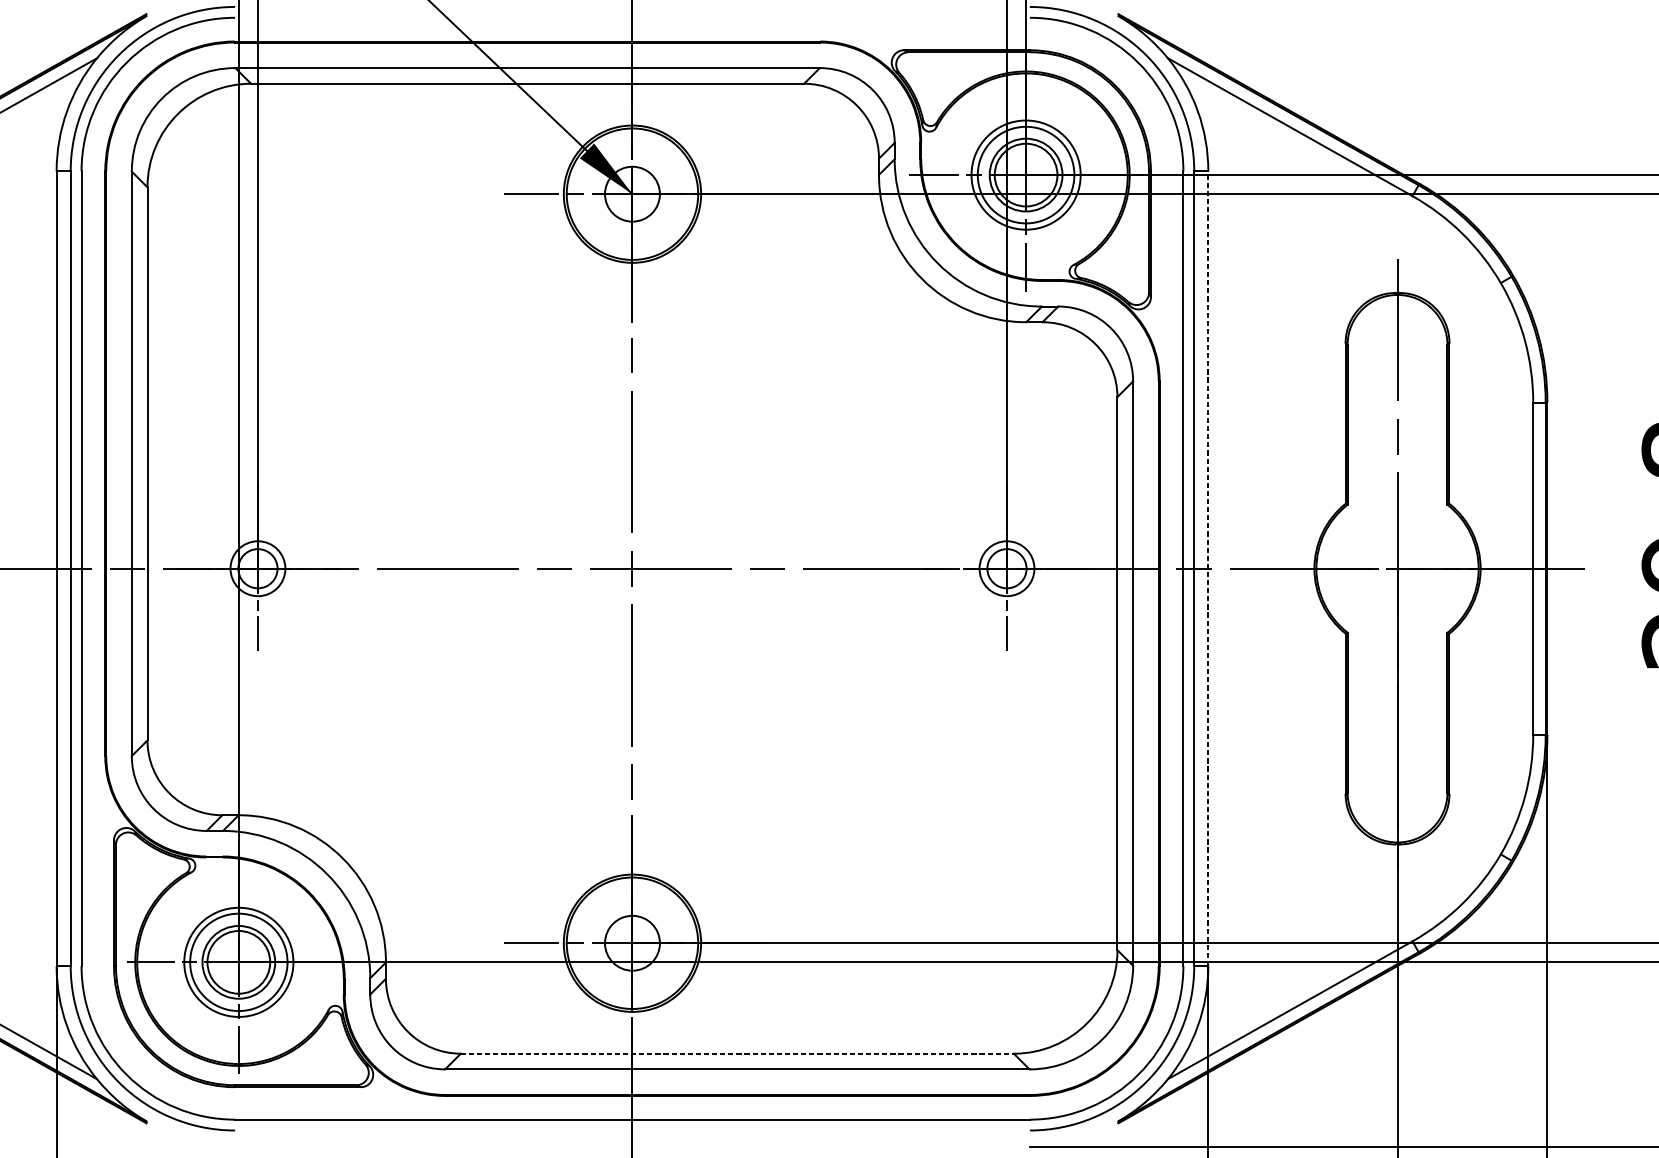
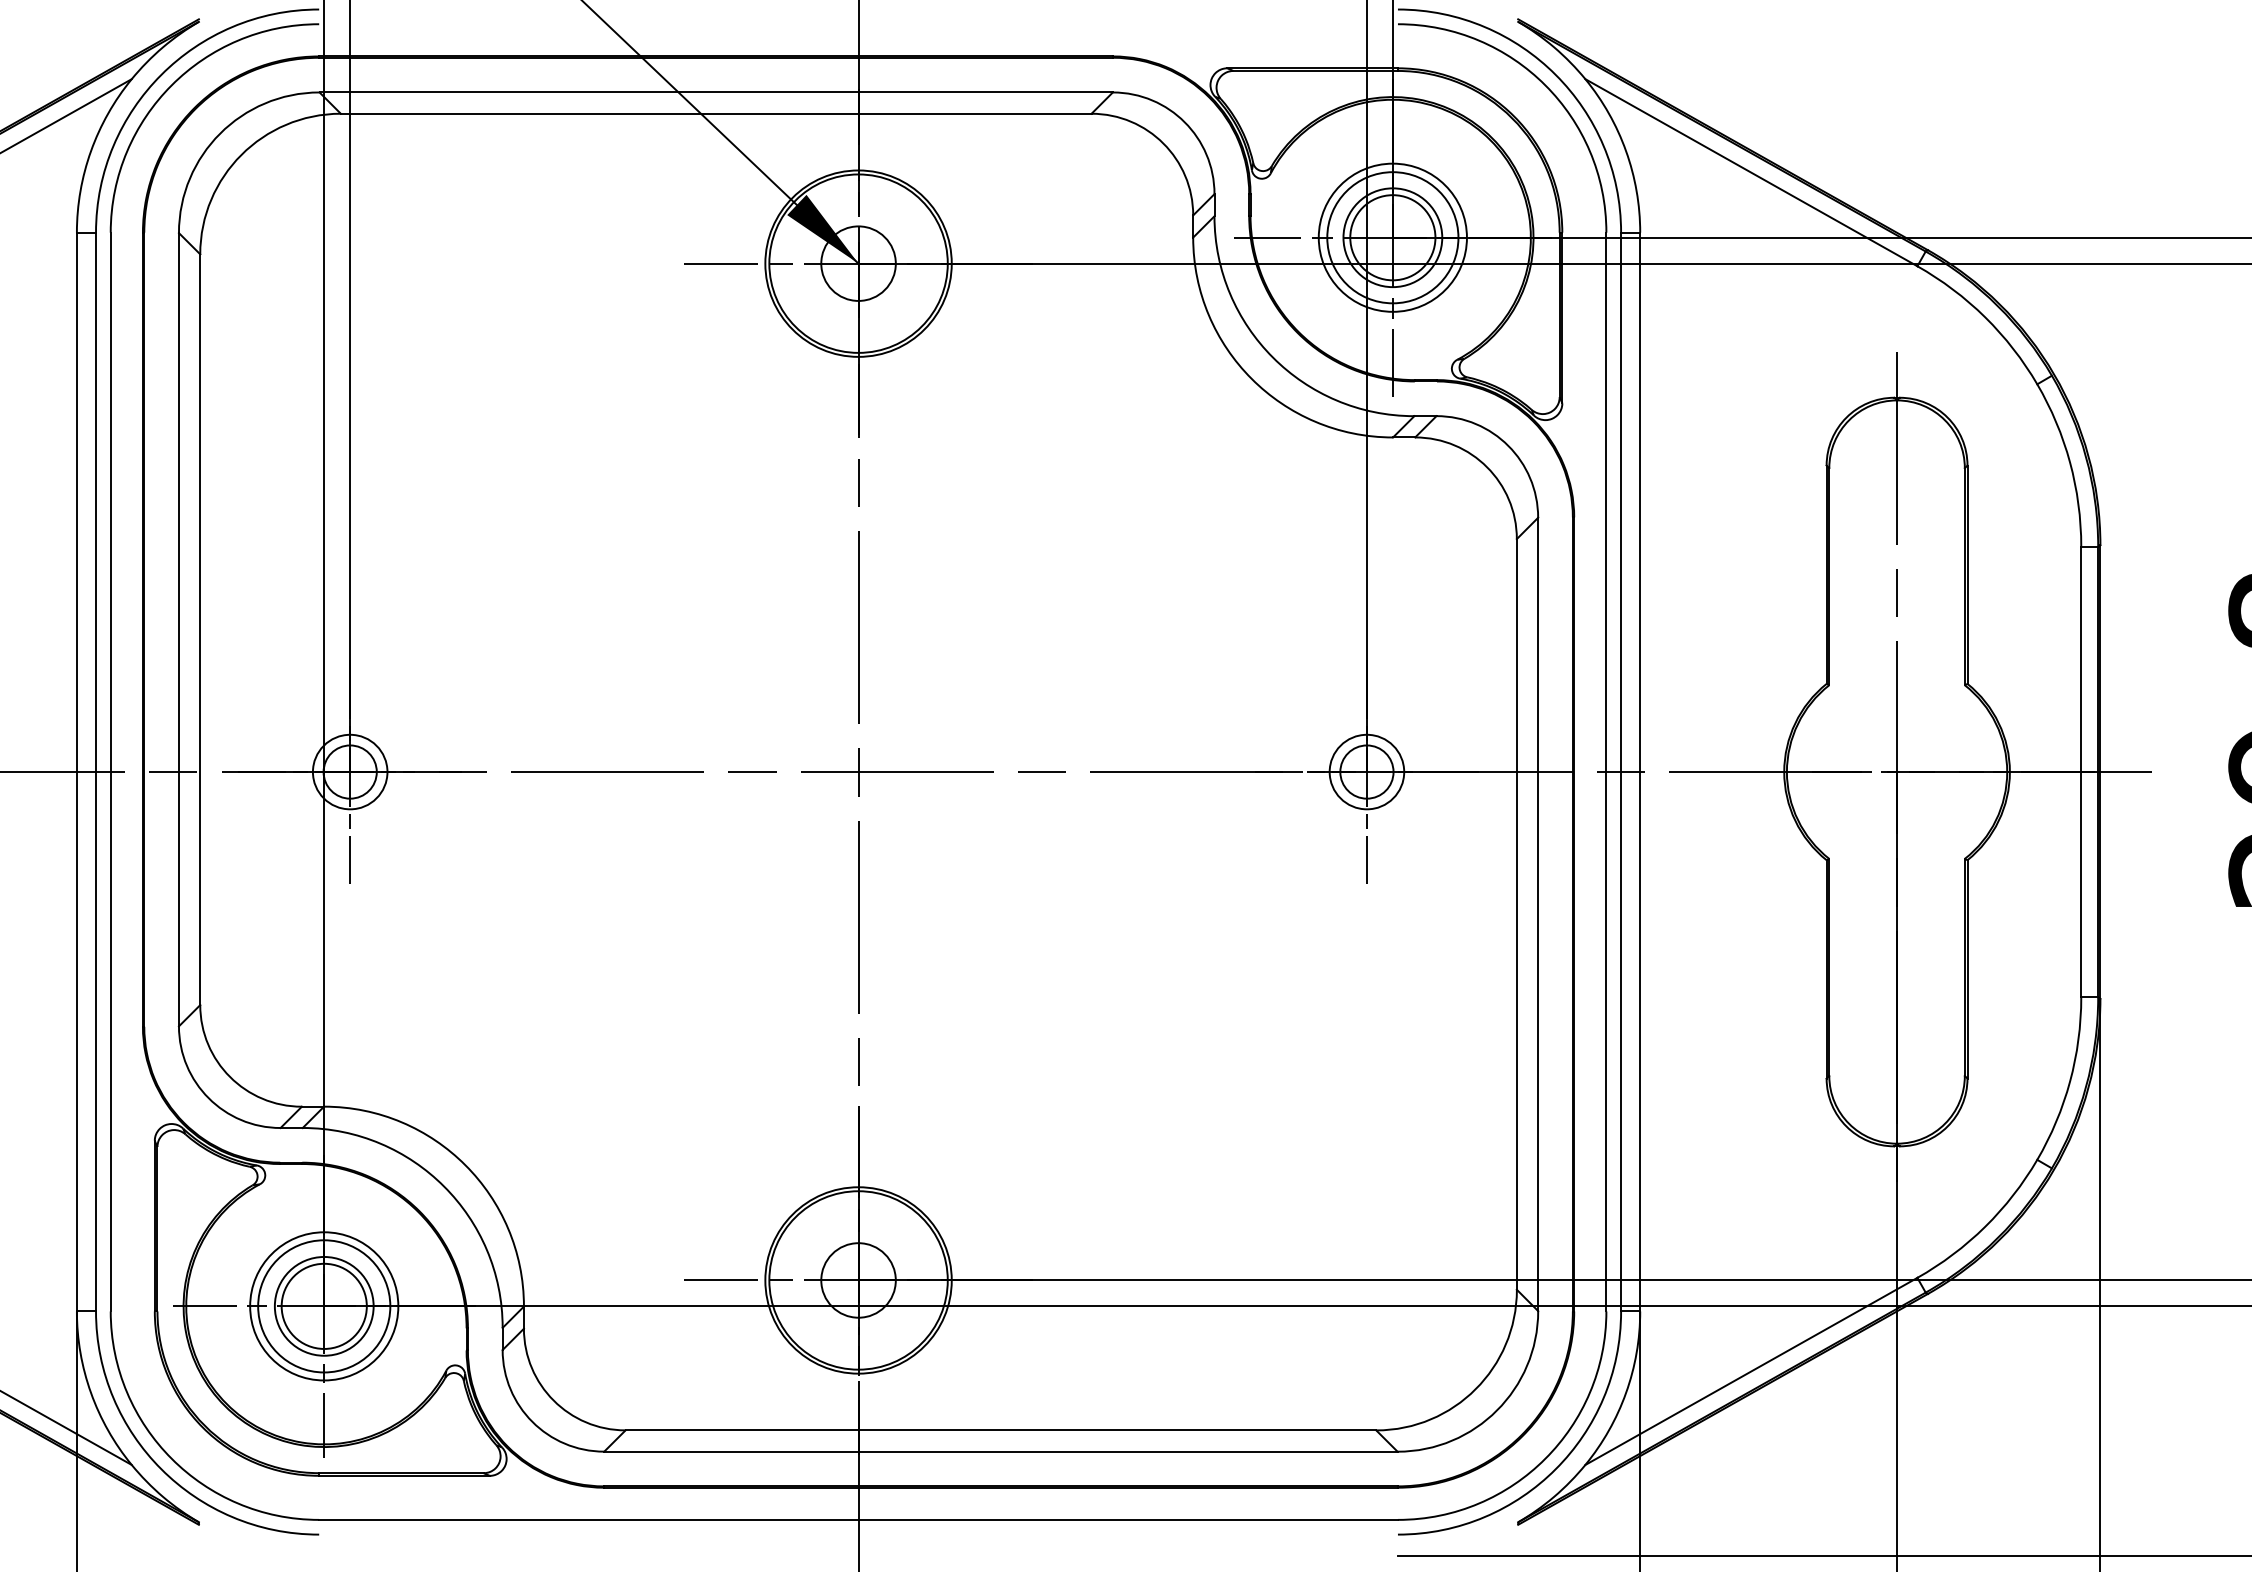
line: (1208, 568) -> (1640, 771), dashed -> solid
line: (737, 1053) -> (1001, 1430), dashed -> solid

